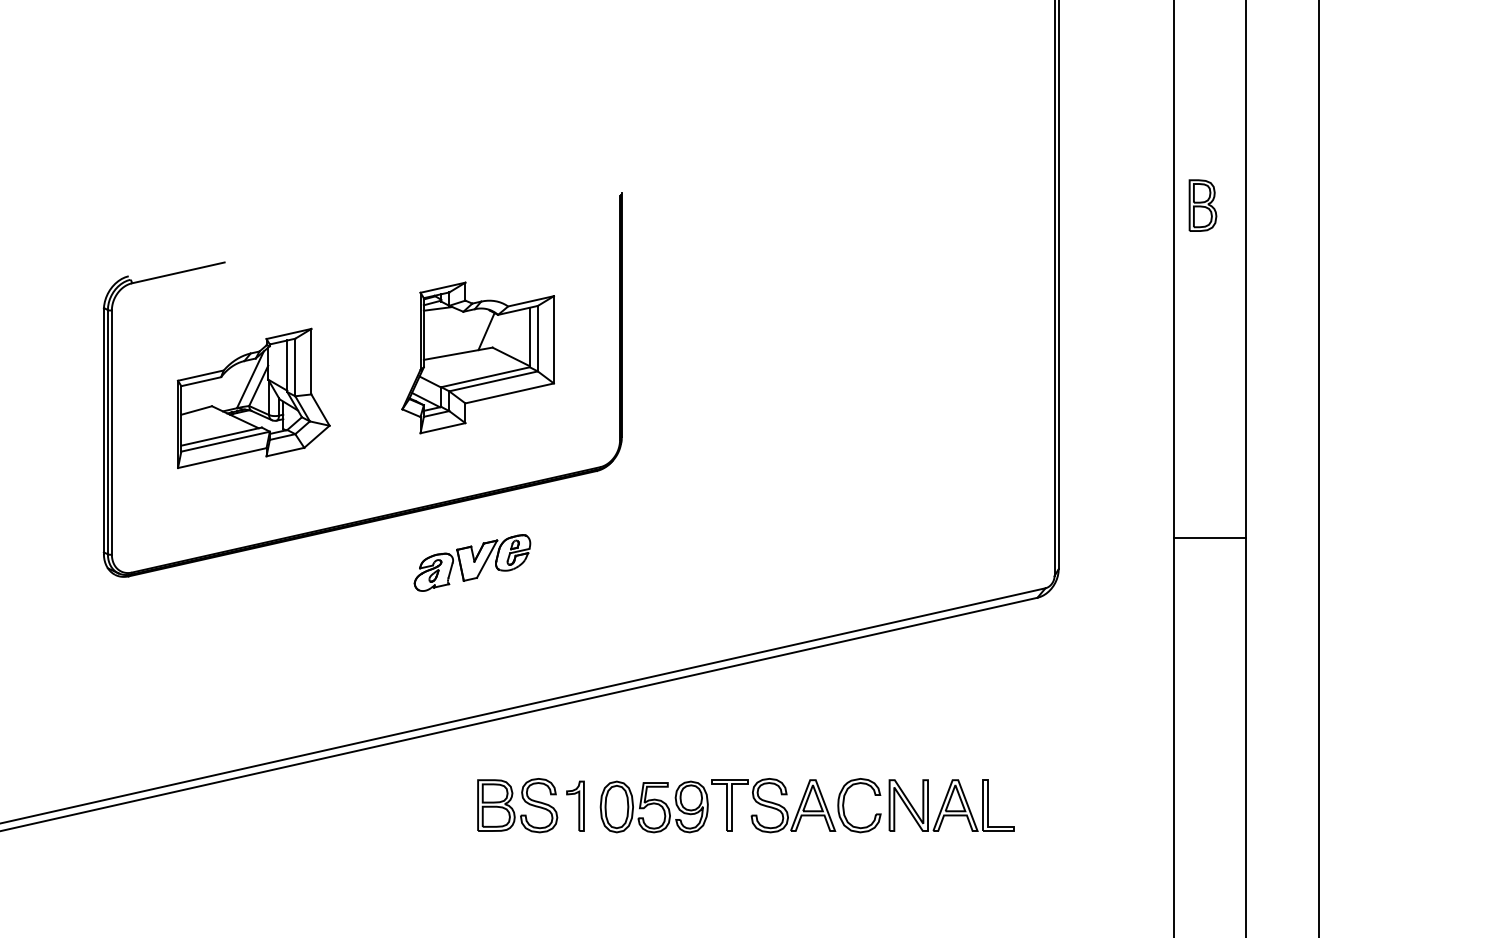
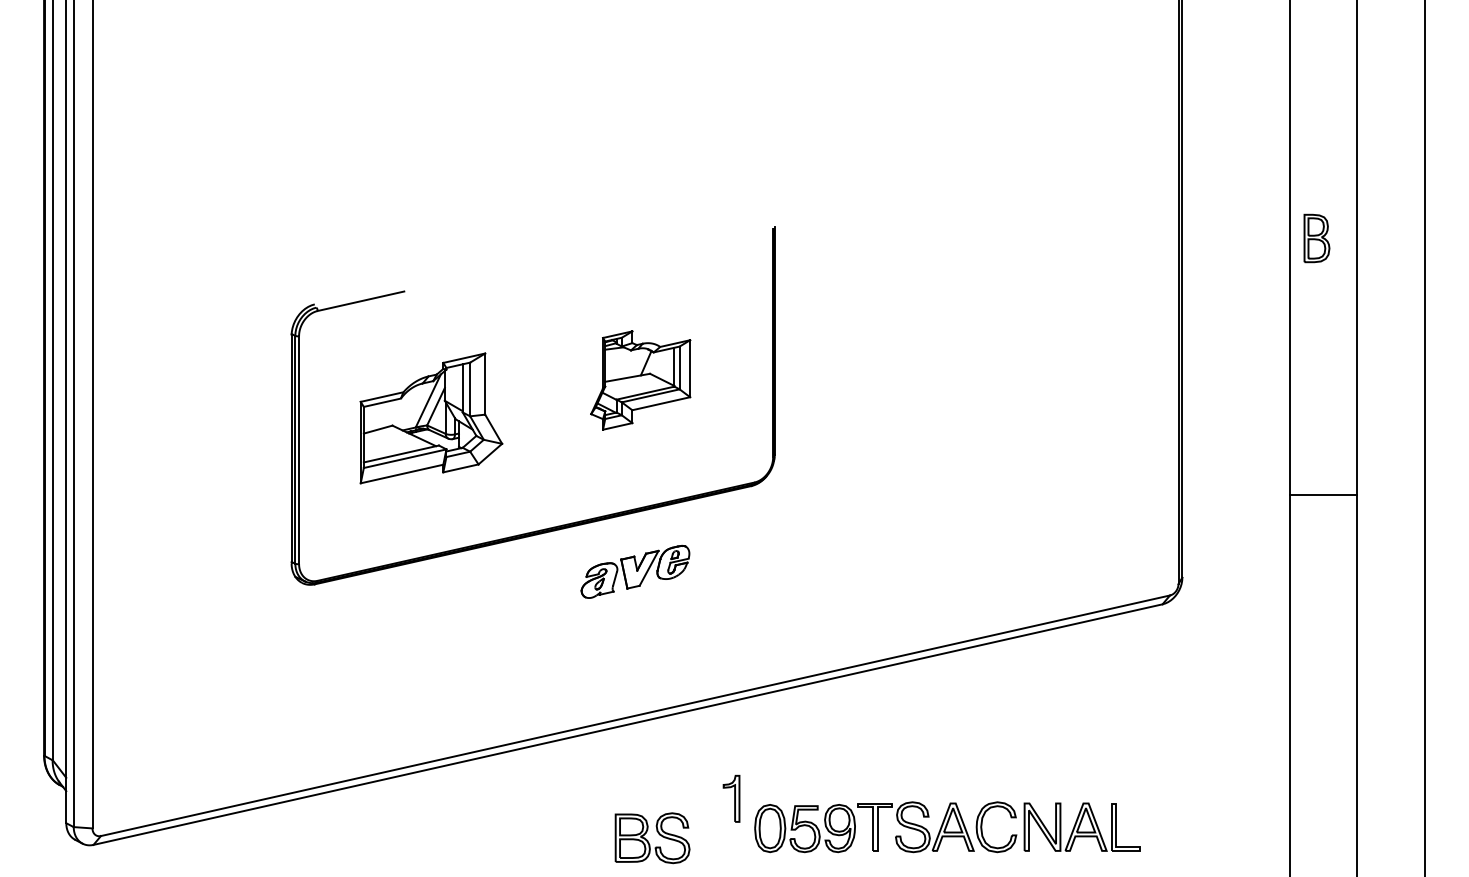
part: (477, 357) -> (640, 380), size x0.7
line: (1209, 537) -> (1323, 494), moved
part: (517, 805) -> (652, 838), moved
part: (806, 805) -> (947, 827), moved

